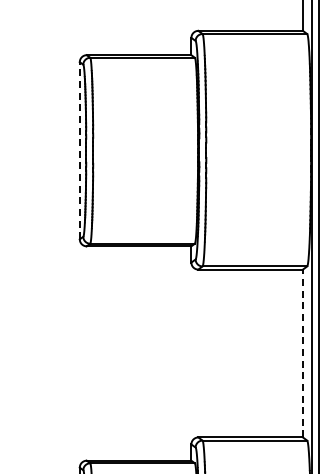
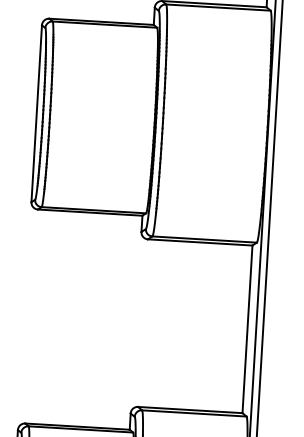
line: (79, 150) -> (36, 113), dashed -> solid
line: (302, 353) -> (247, 329), dashed -> solid

